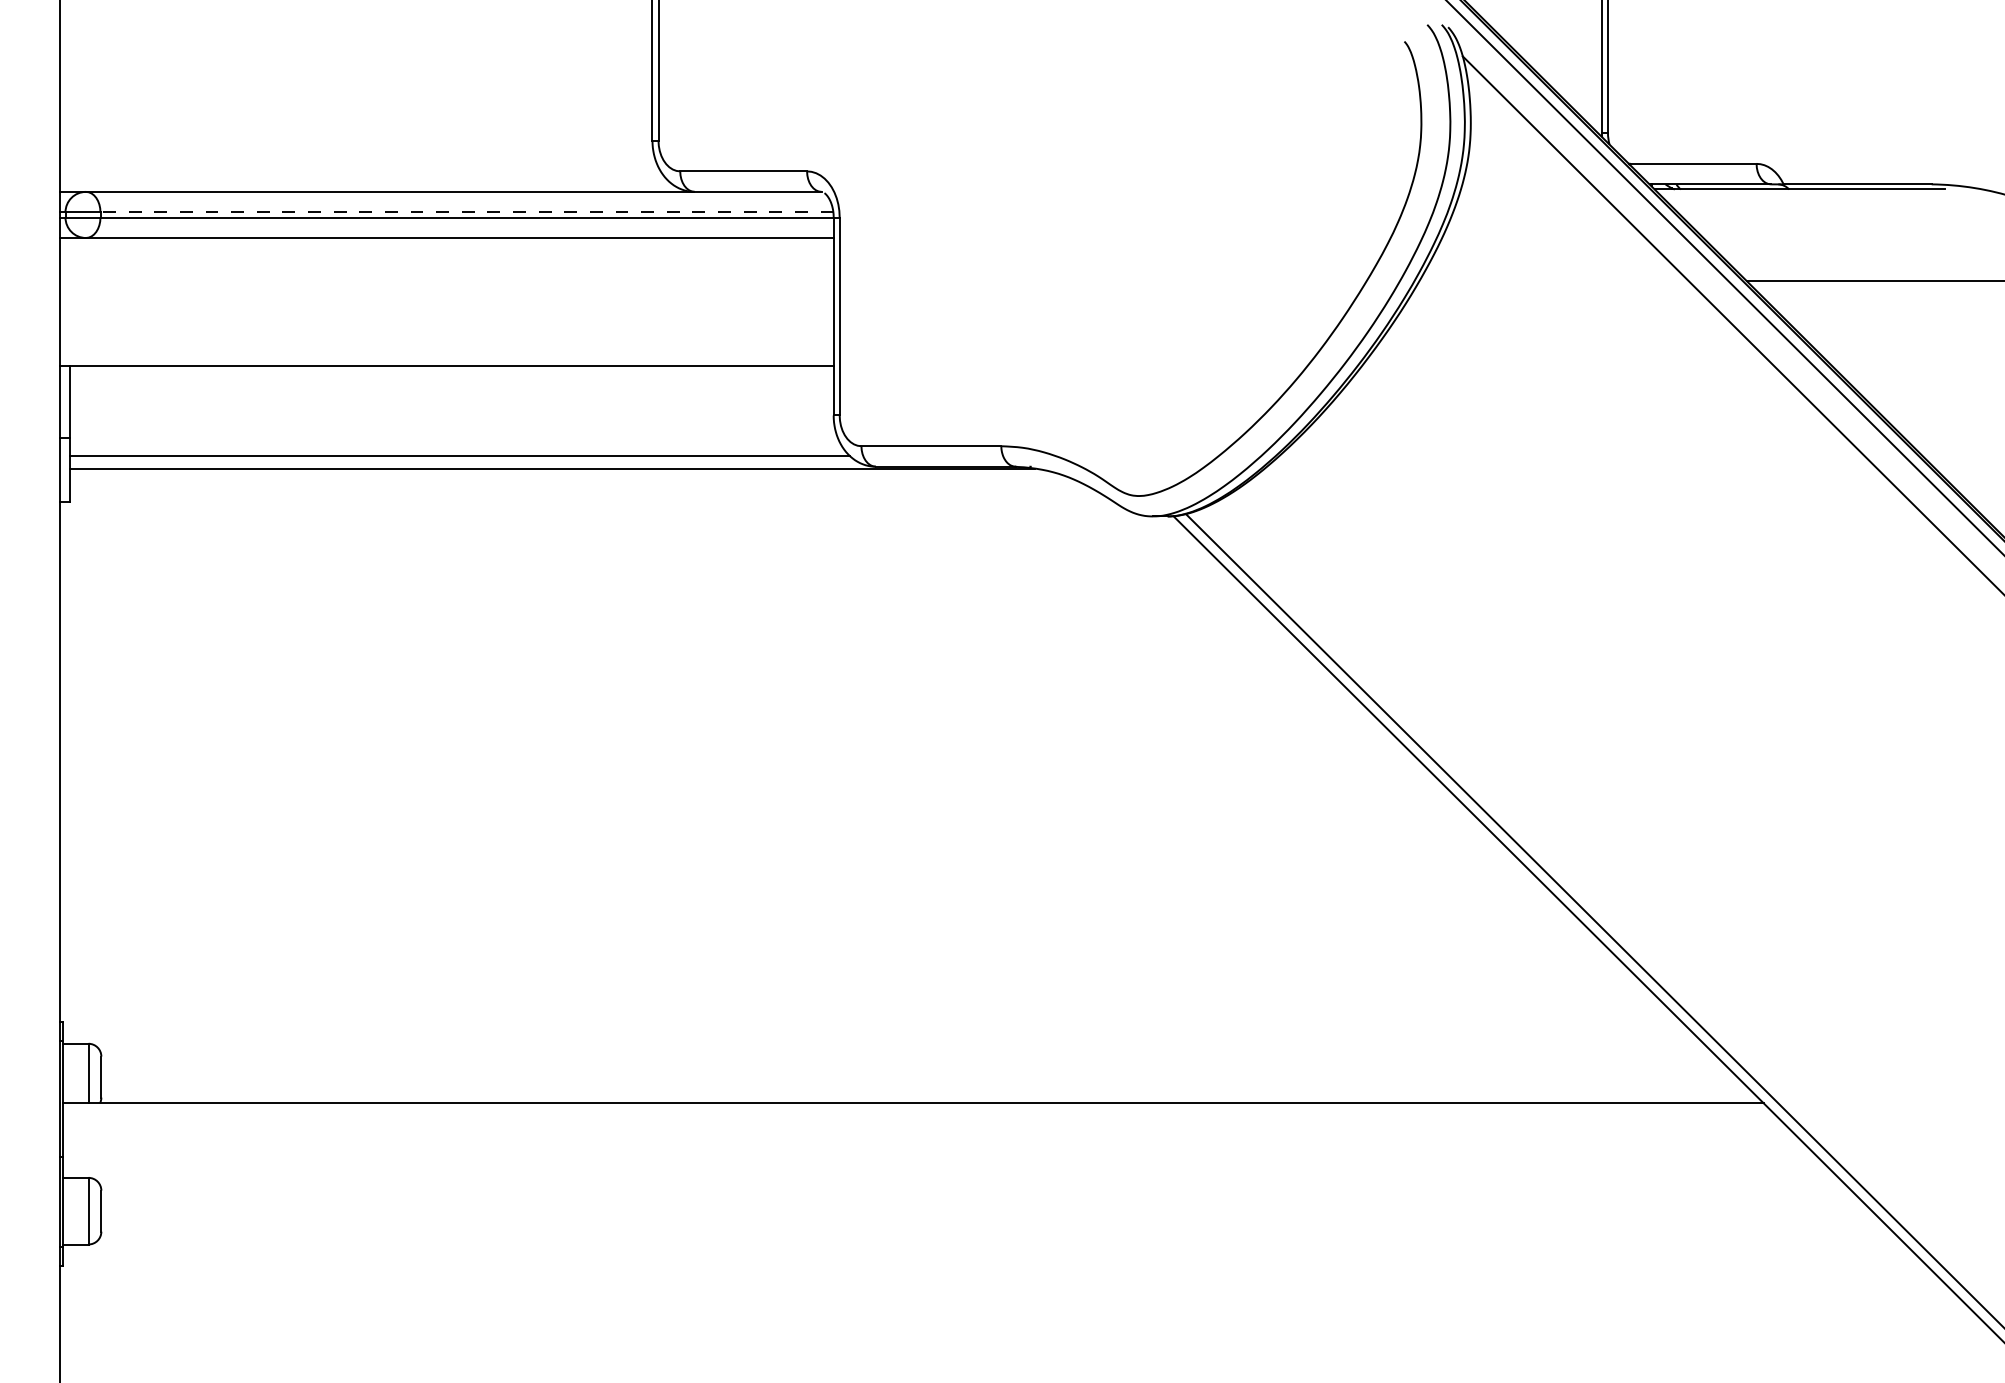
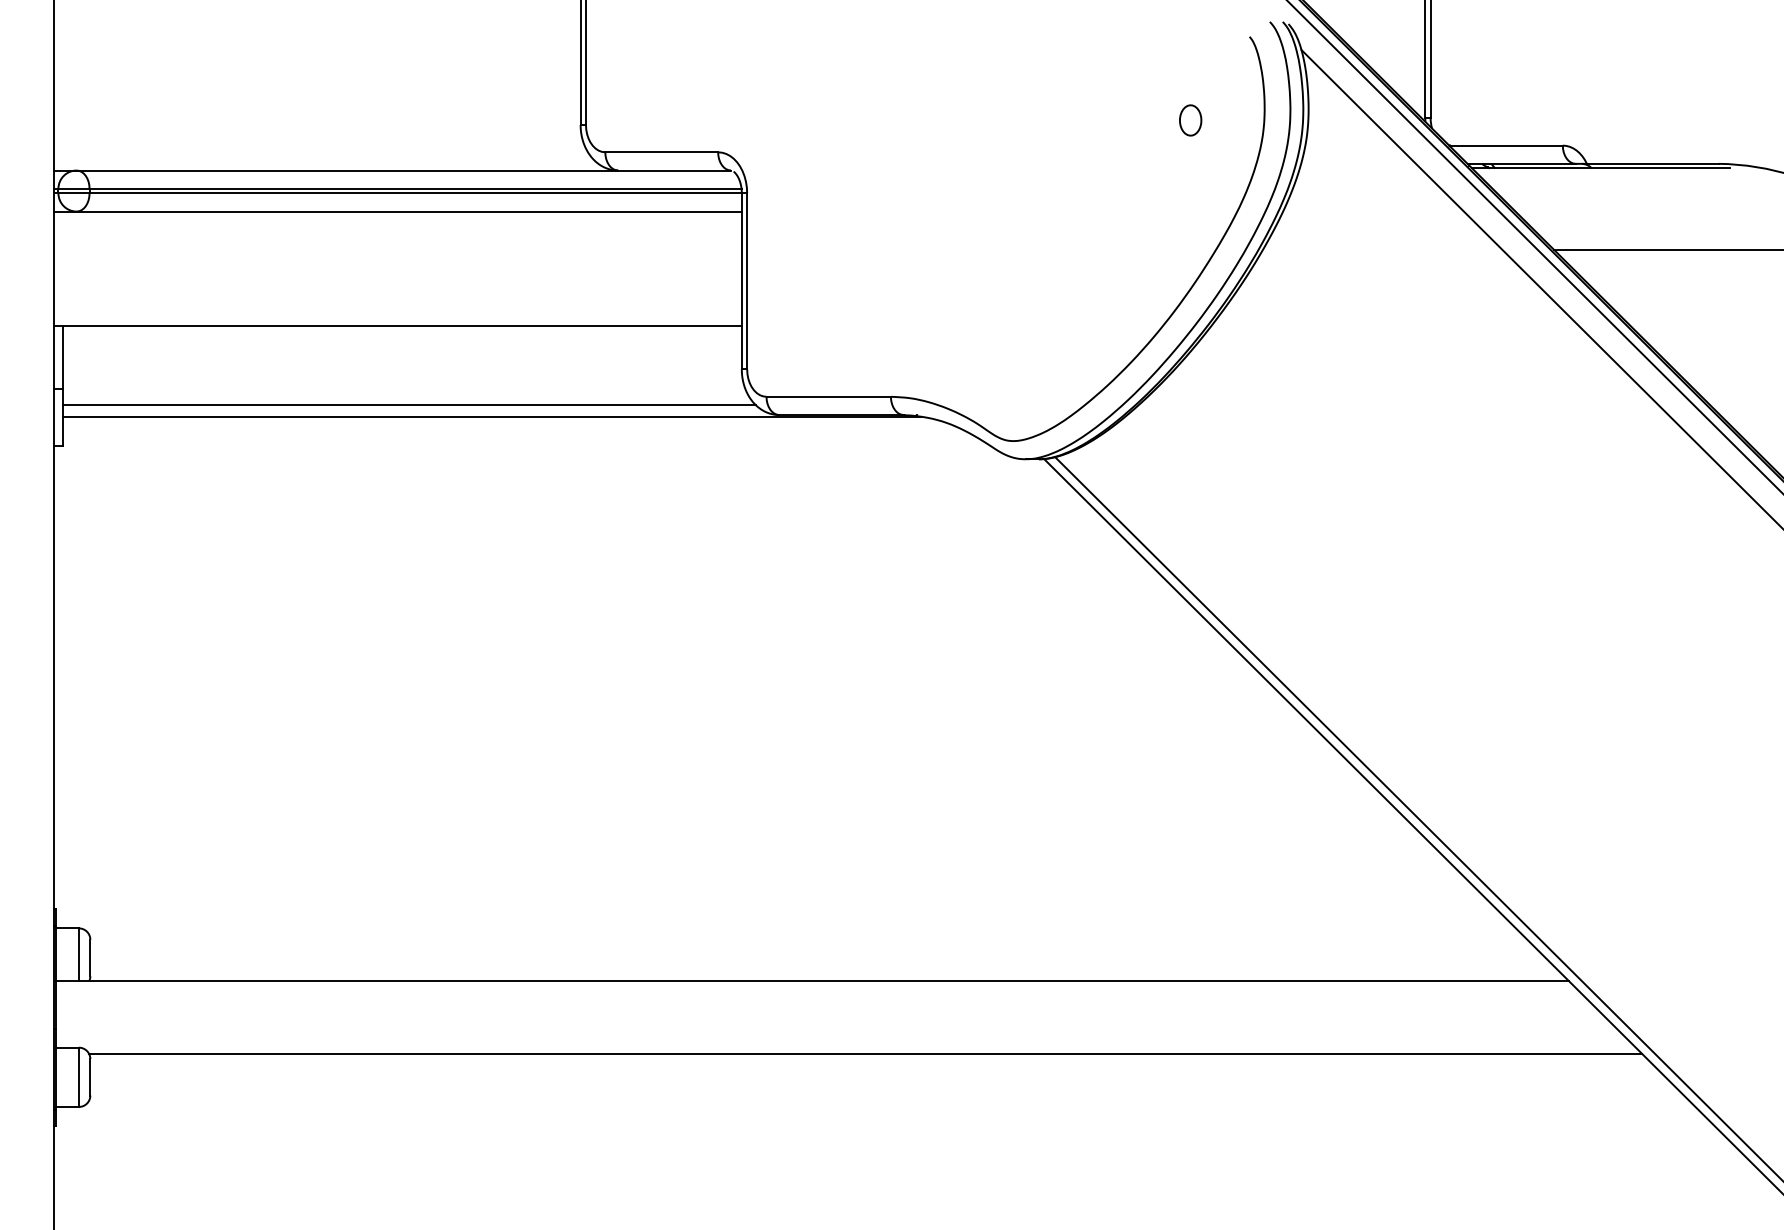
part: (1338, 135) -> (1190, 120), added
line: (466, 212) -> (415, 188), dashed -> solid
line: (972, 1185) -> (865, 1054), added

